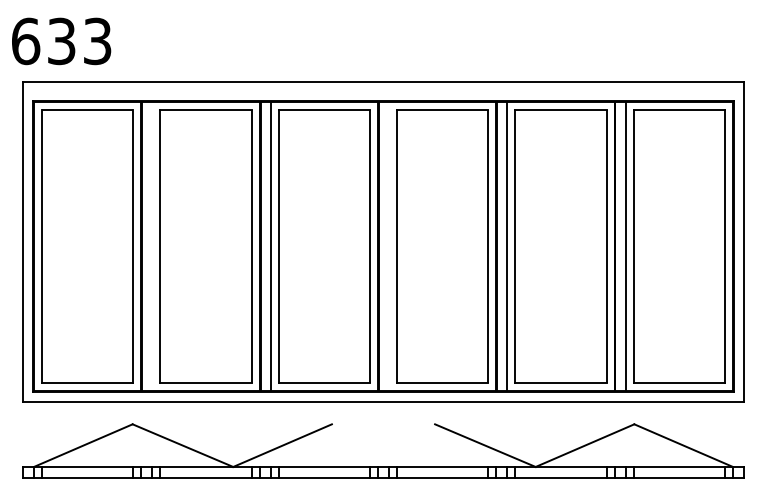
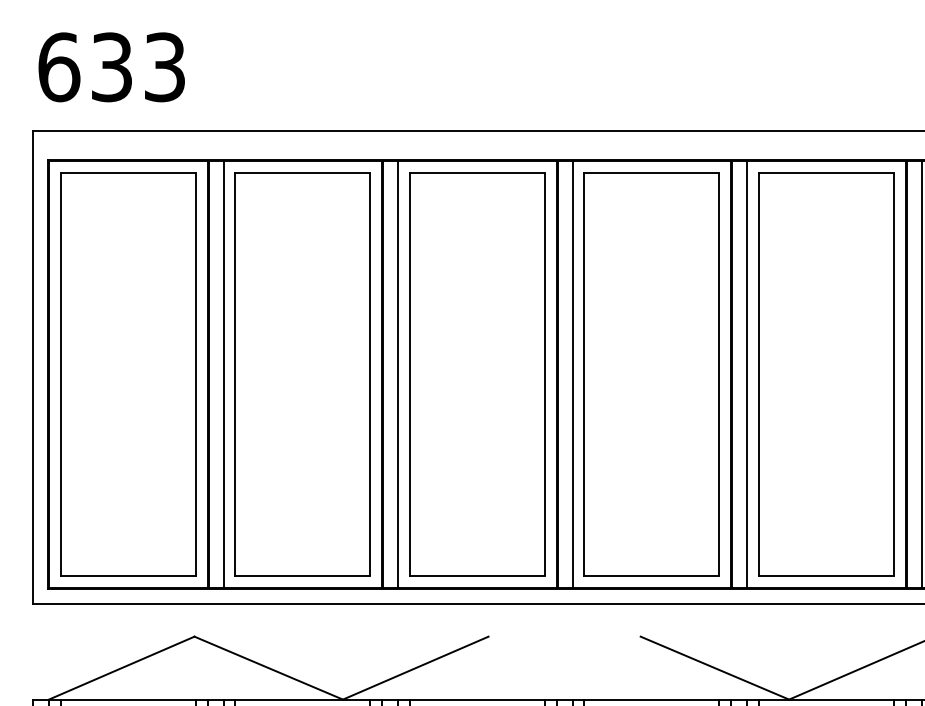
text: (61, 41) -> (111, 67), moved
line: (152, 246) -> (223, 374), added
line: (388, 246) -> (572, 374), added

